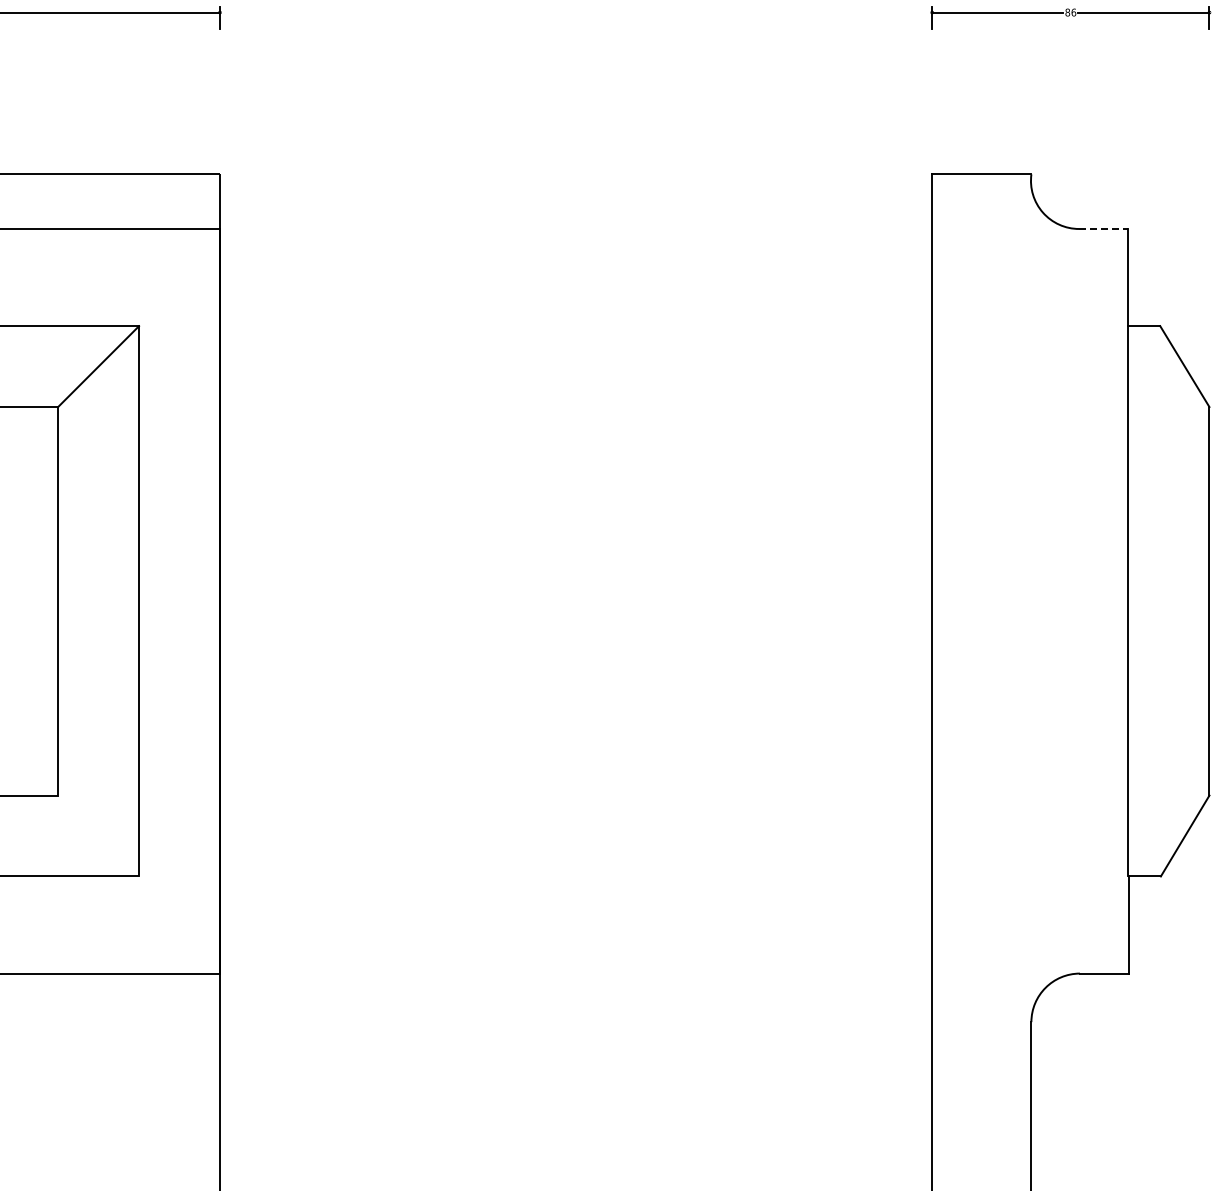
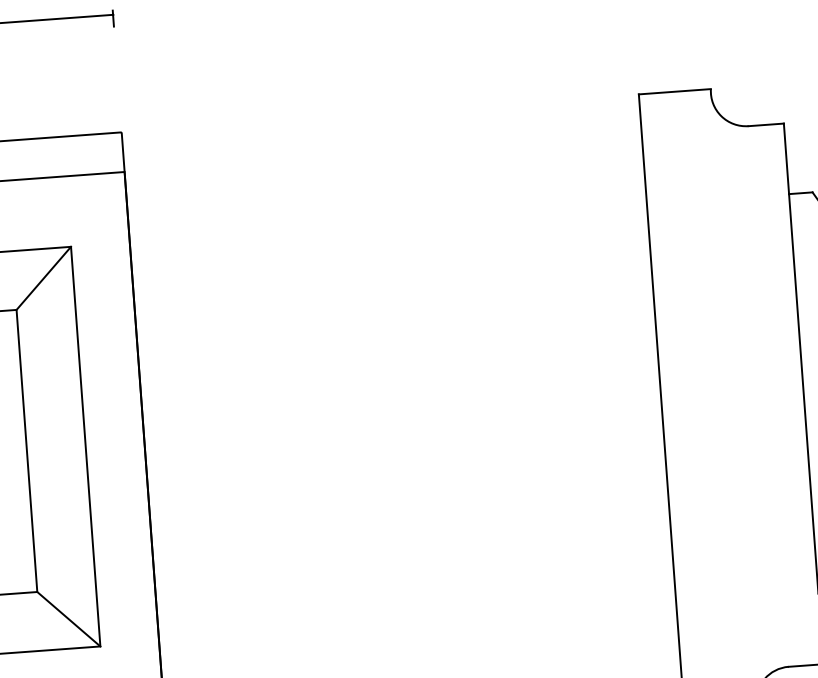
line: (1104, 229) -> (766, 125), dashed -> solid
line: (98, 835) -> (68, 618), added

